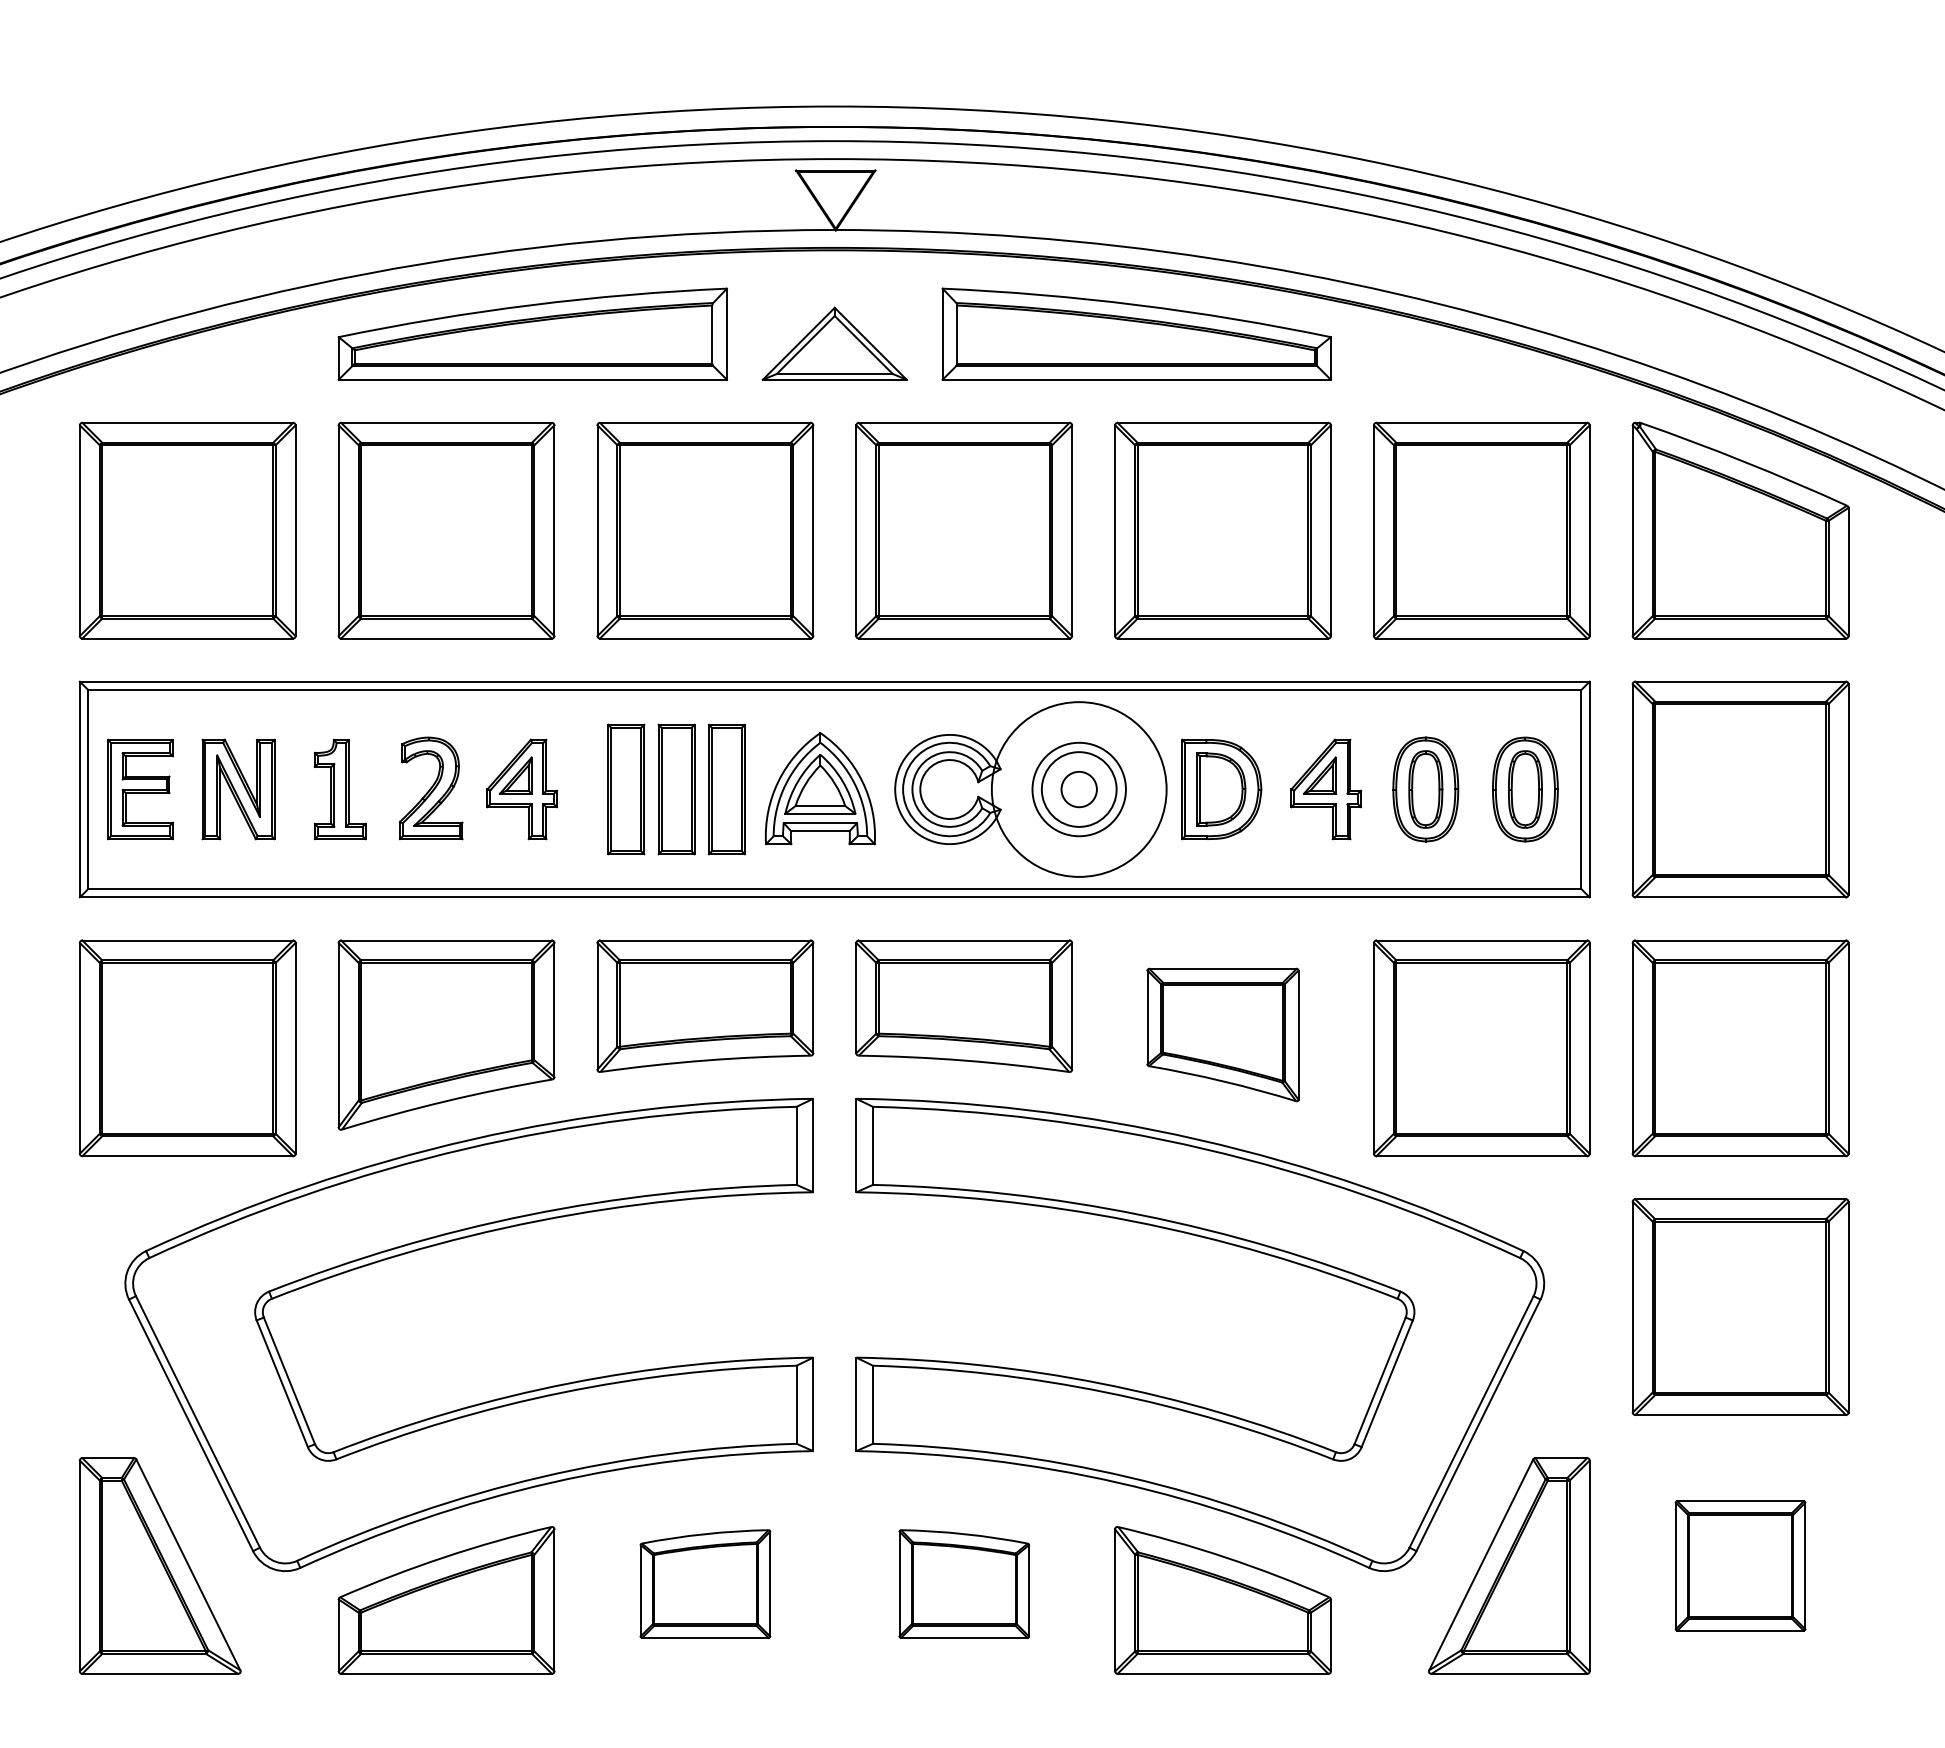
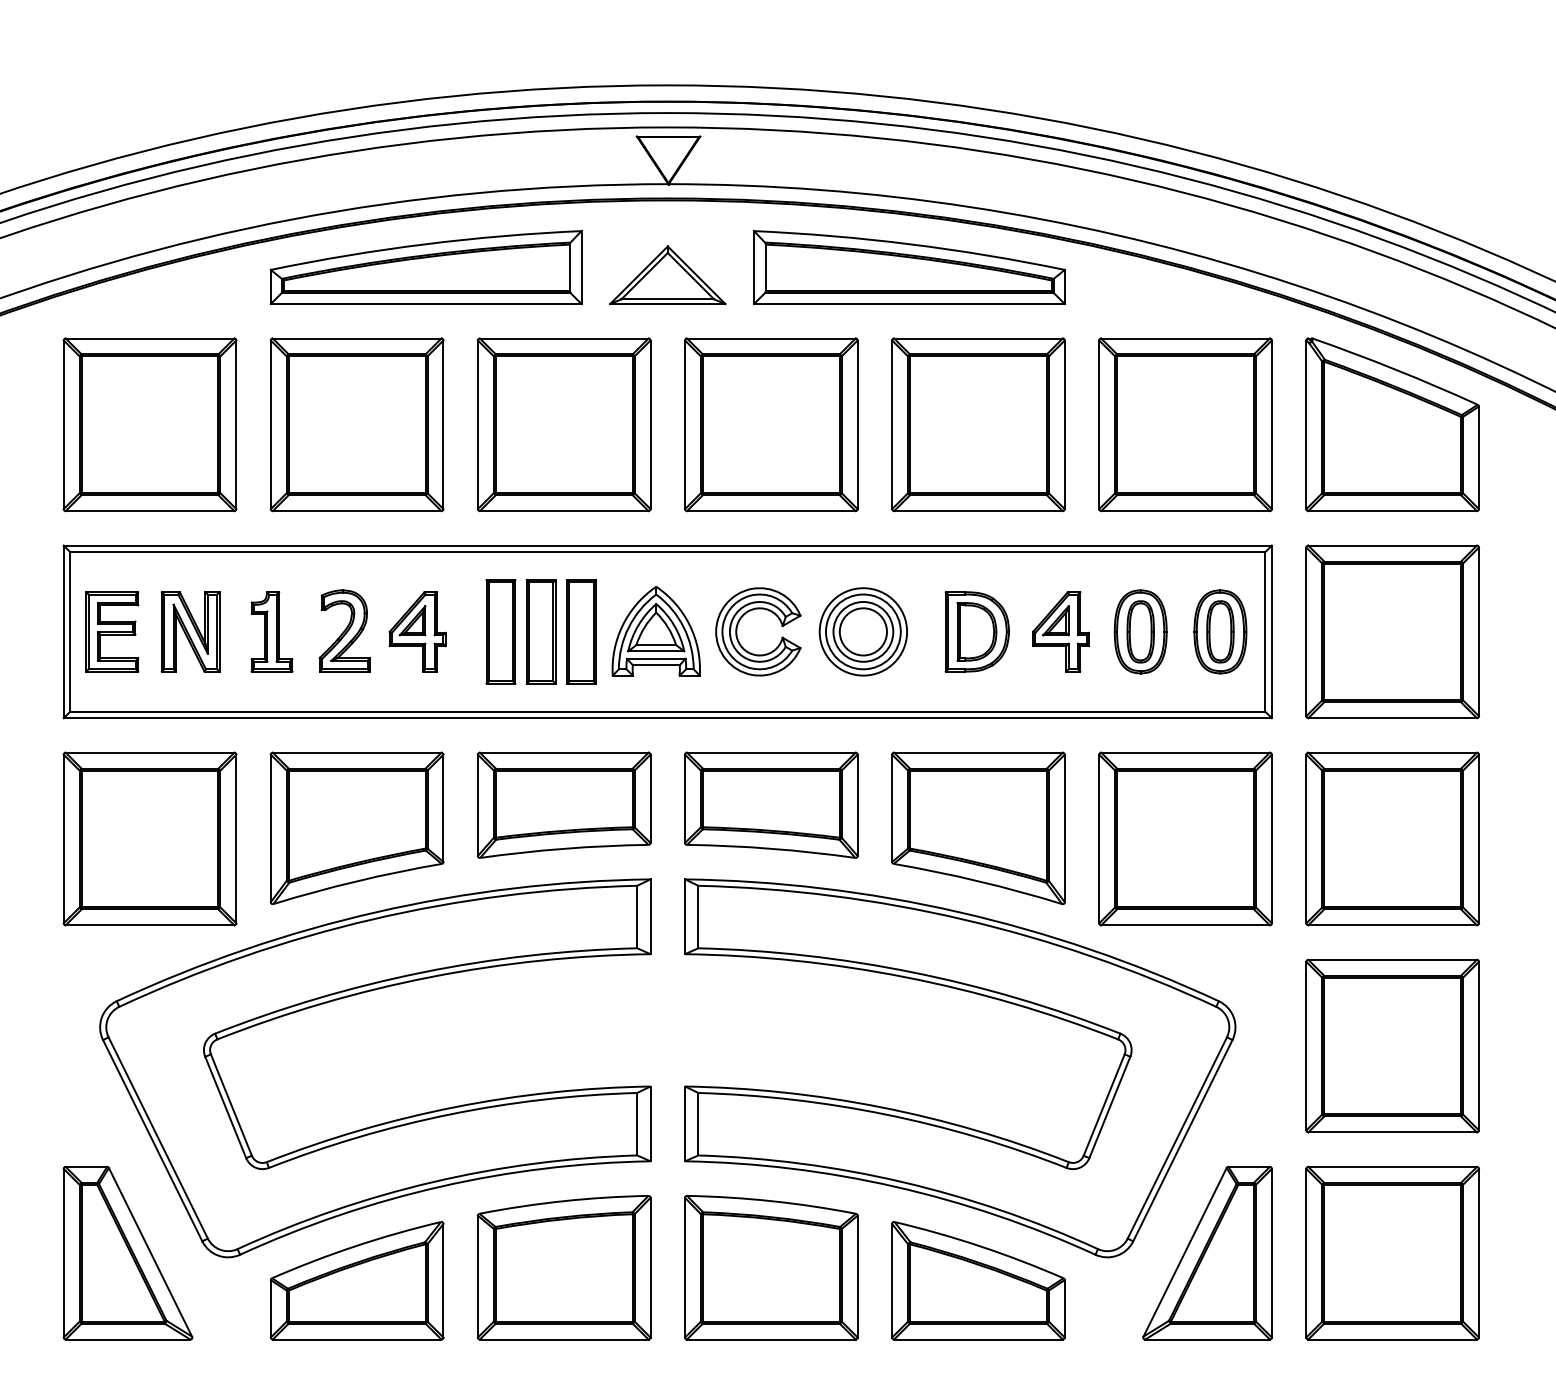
circle: (1078, 789) -> (862, 631), size x0.62
circle: (1078, 789) -> (862, 631), size x1.67
part: (1222, 1034) -> (978, 827), size x1.43
part: (1740, 1565) -> (1392, 1252), size x1.67
part: (705, 1583) -> (564, 1267), size x1.67
part: (964, 1583) -> (771, 1267), size x1.67

